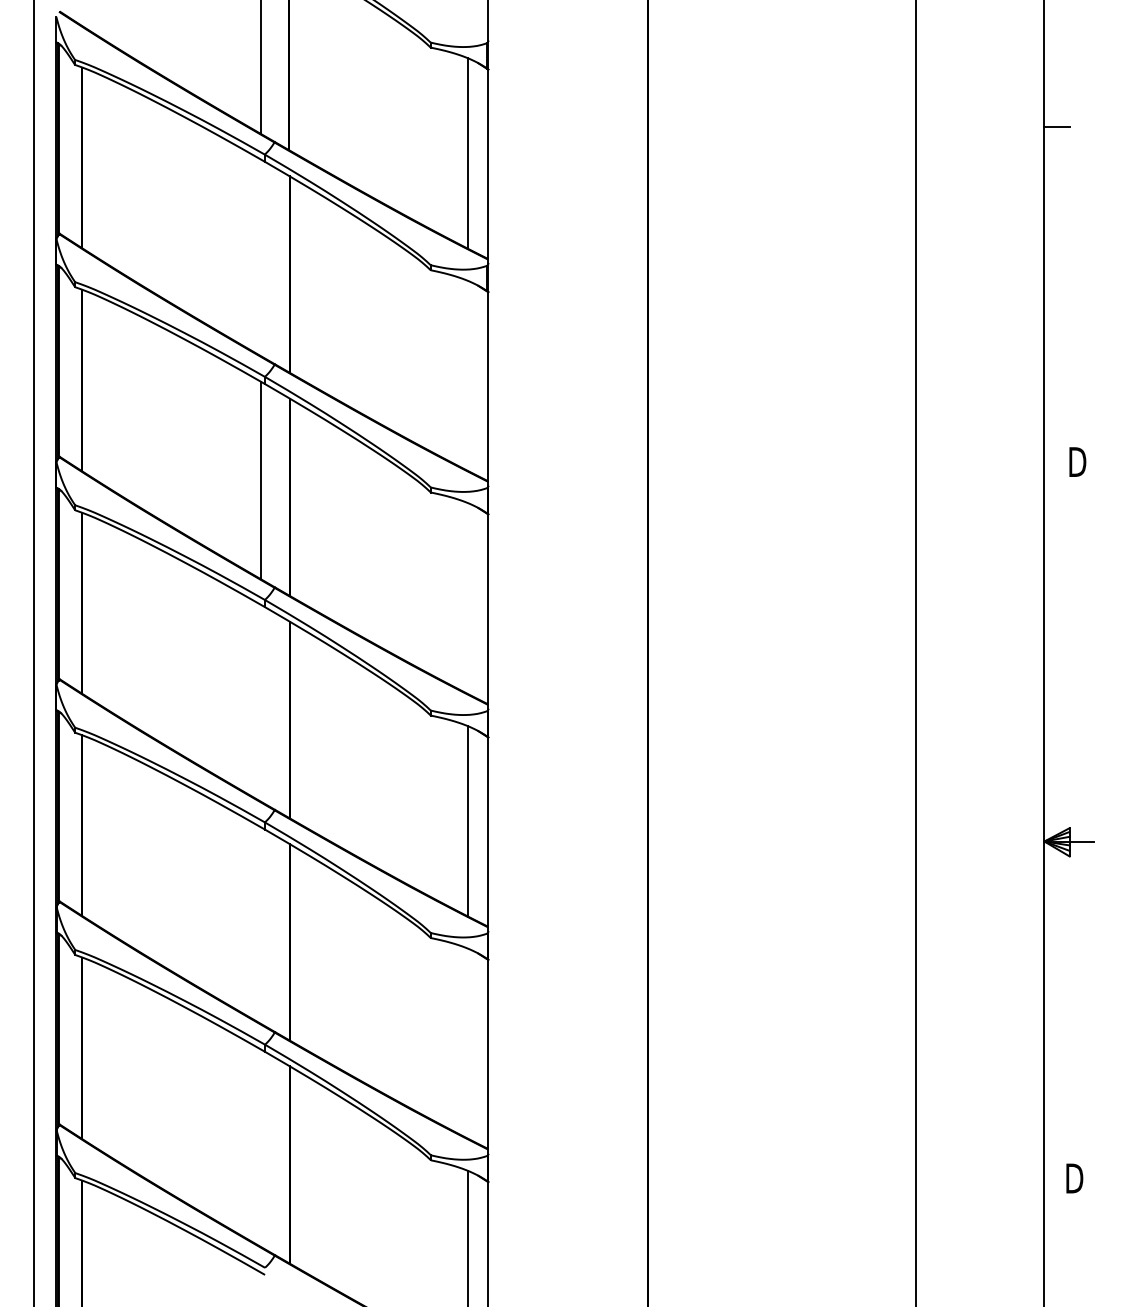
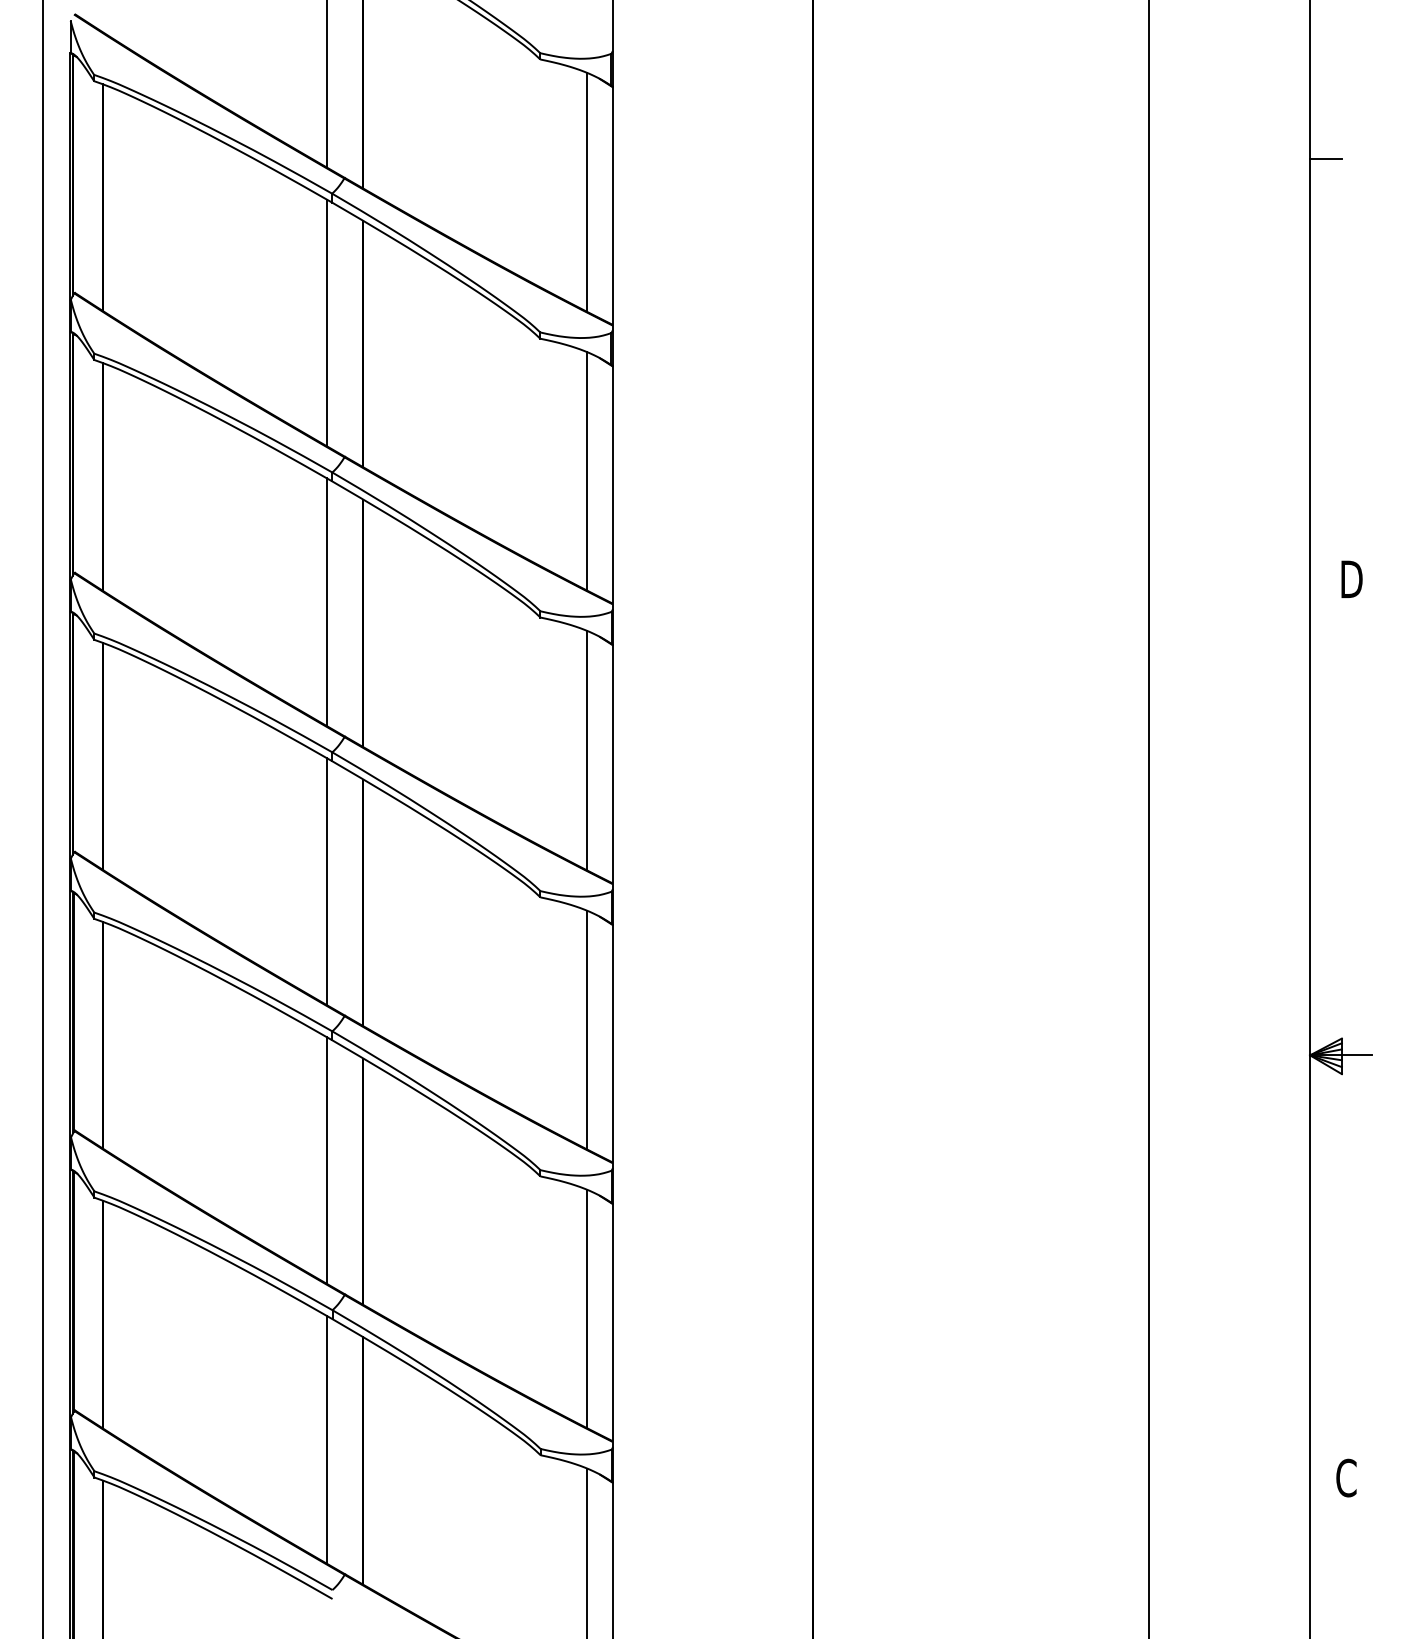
line: (260, 257) -> (326, 322), added
line: (467, 375) -> (586, 470), added
line: (467, 598) -> (586, 750), added
line: (260, 702) -> (326, 880), added
line: (260, 925) -> (326, 1160), added
line: (468, 1043) -> (587, 1308), added
line: (260, 1147) -> (326, 1439), added
text: (1074, 1178) -> (1347, 1478), D -> C

